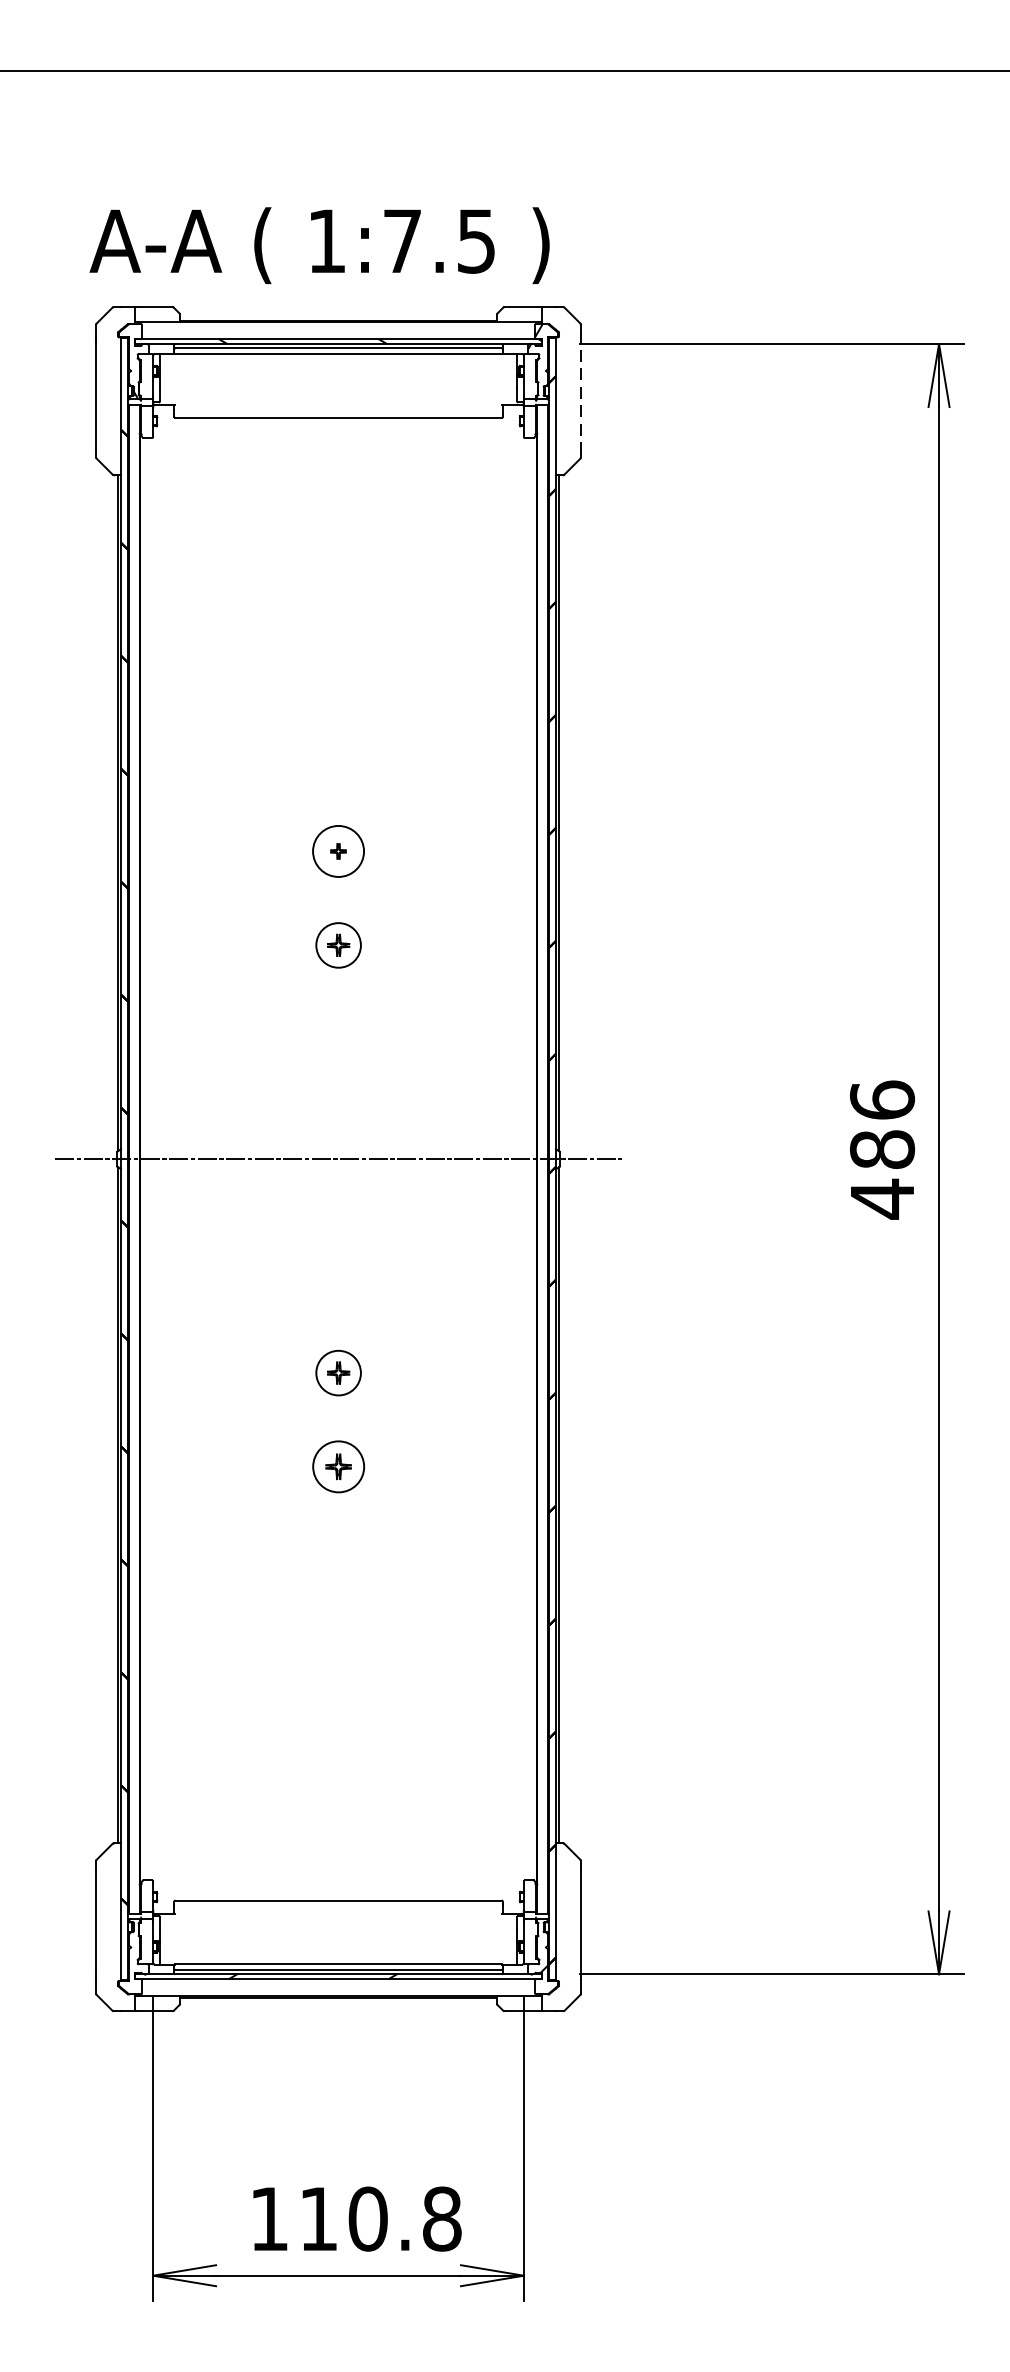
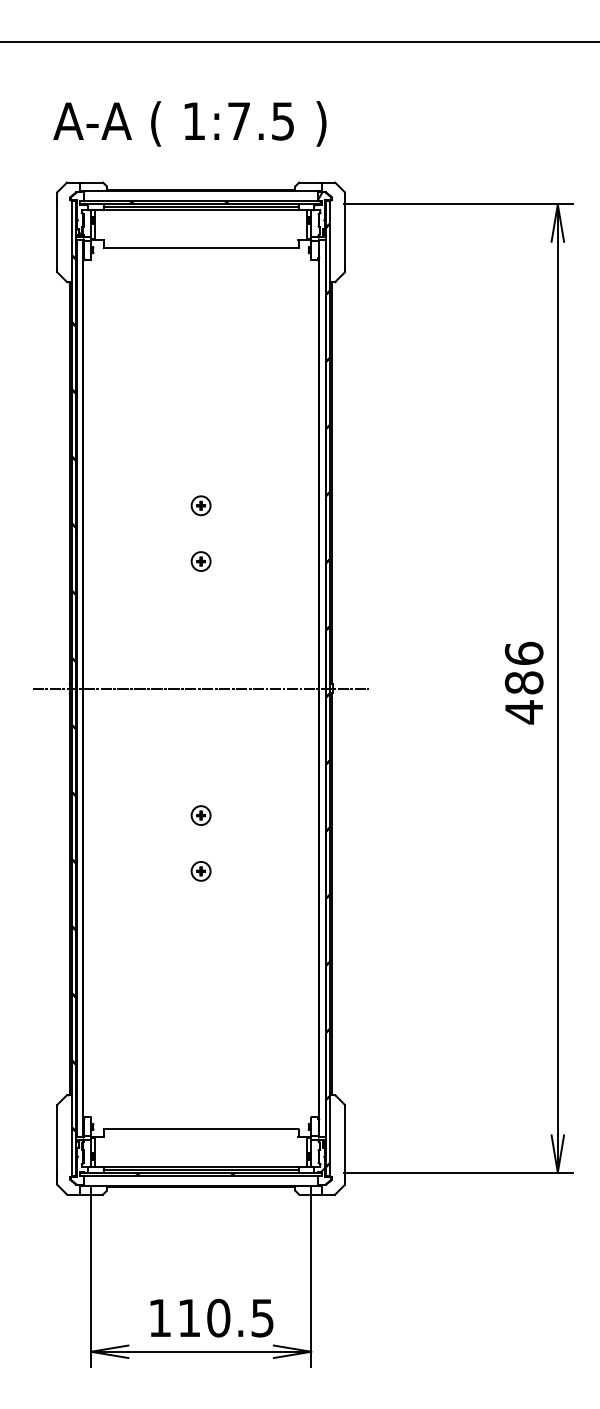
text: (318, 244) -> (189, 123), moved
line: (581, 398) -> (345, 236), dashed -> solid
circle: (337, 850) -> (200, 505), size x0.62
part: (337, 945) -> (200, 561), size x0.71
part: (337, 1372) -> (200, 815), size x0.71
part: (337, 1467) -> (200, 871), size x0.62
text: (441, 2217) -> (262, 1317), 110.8 -> 110.5

